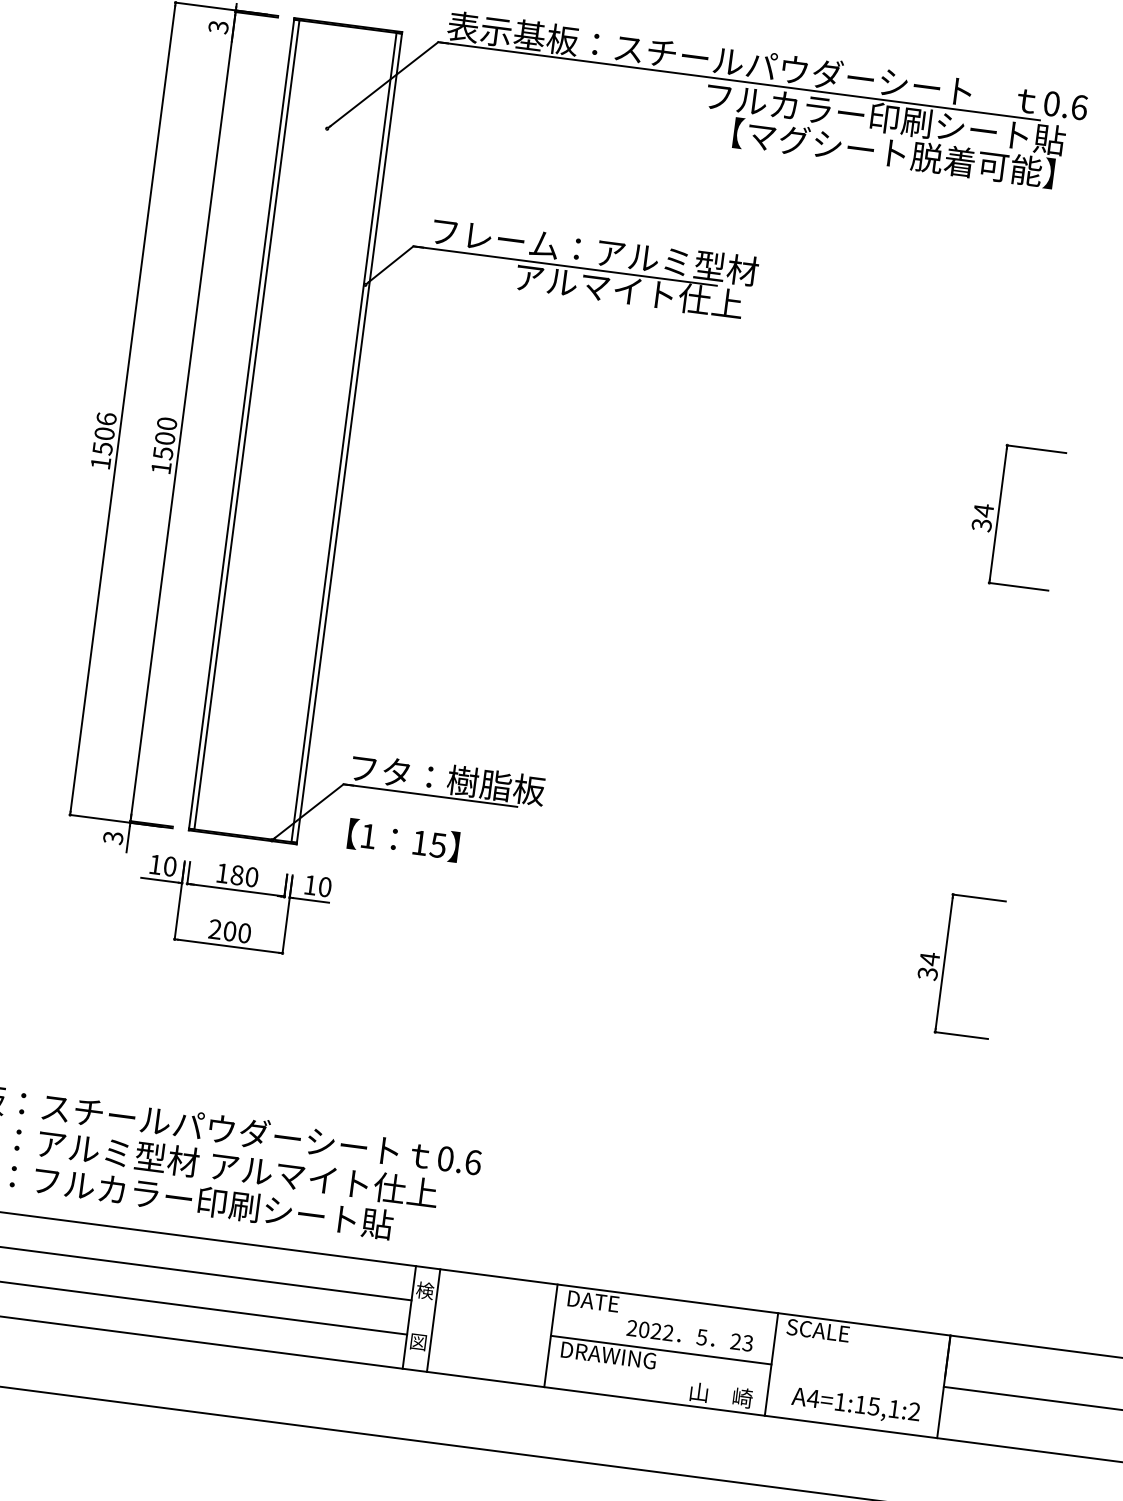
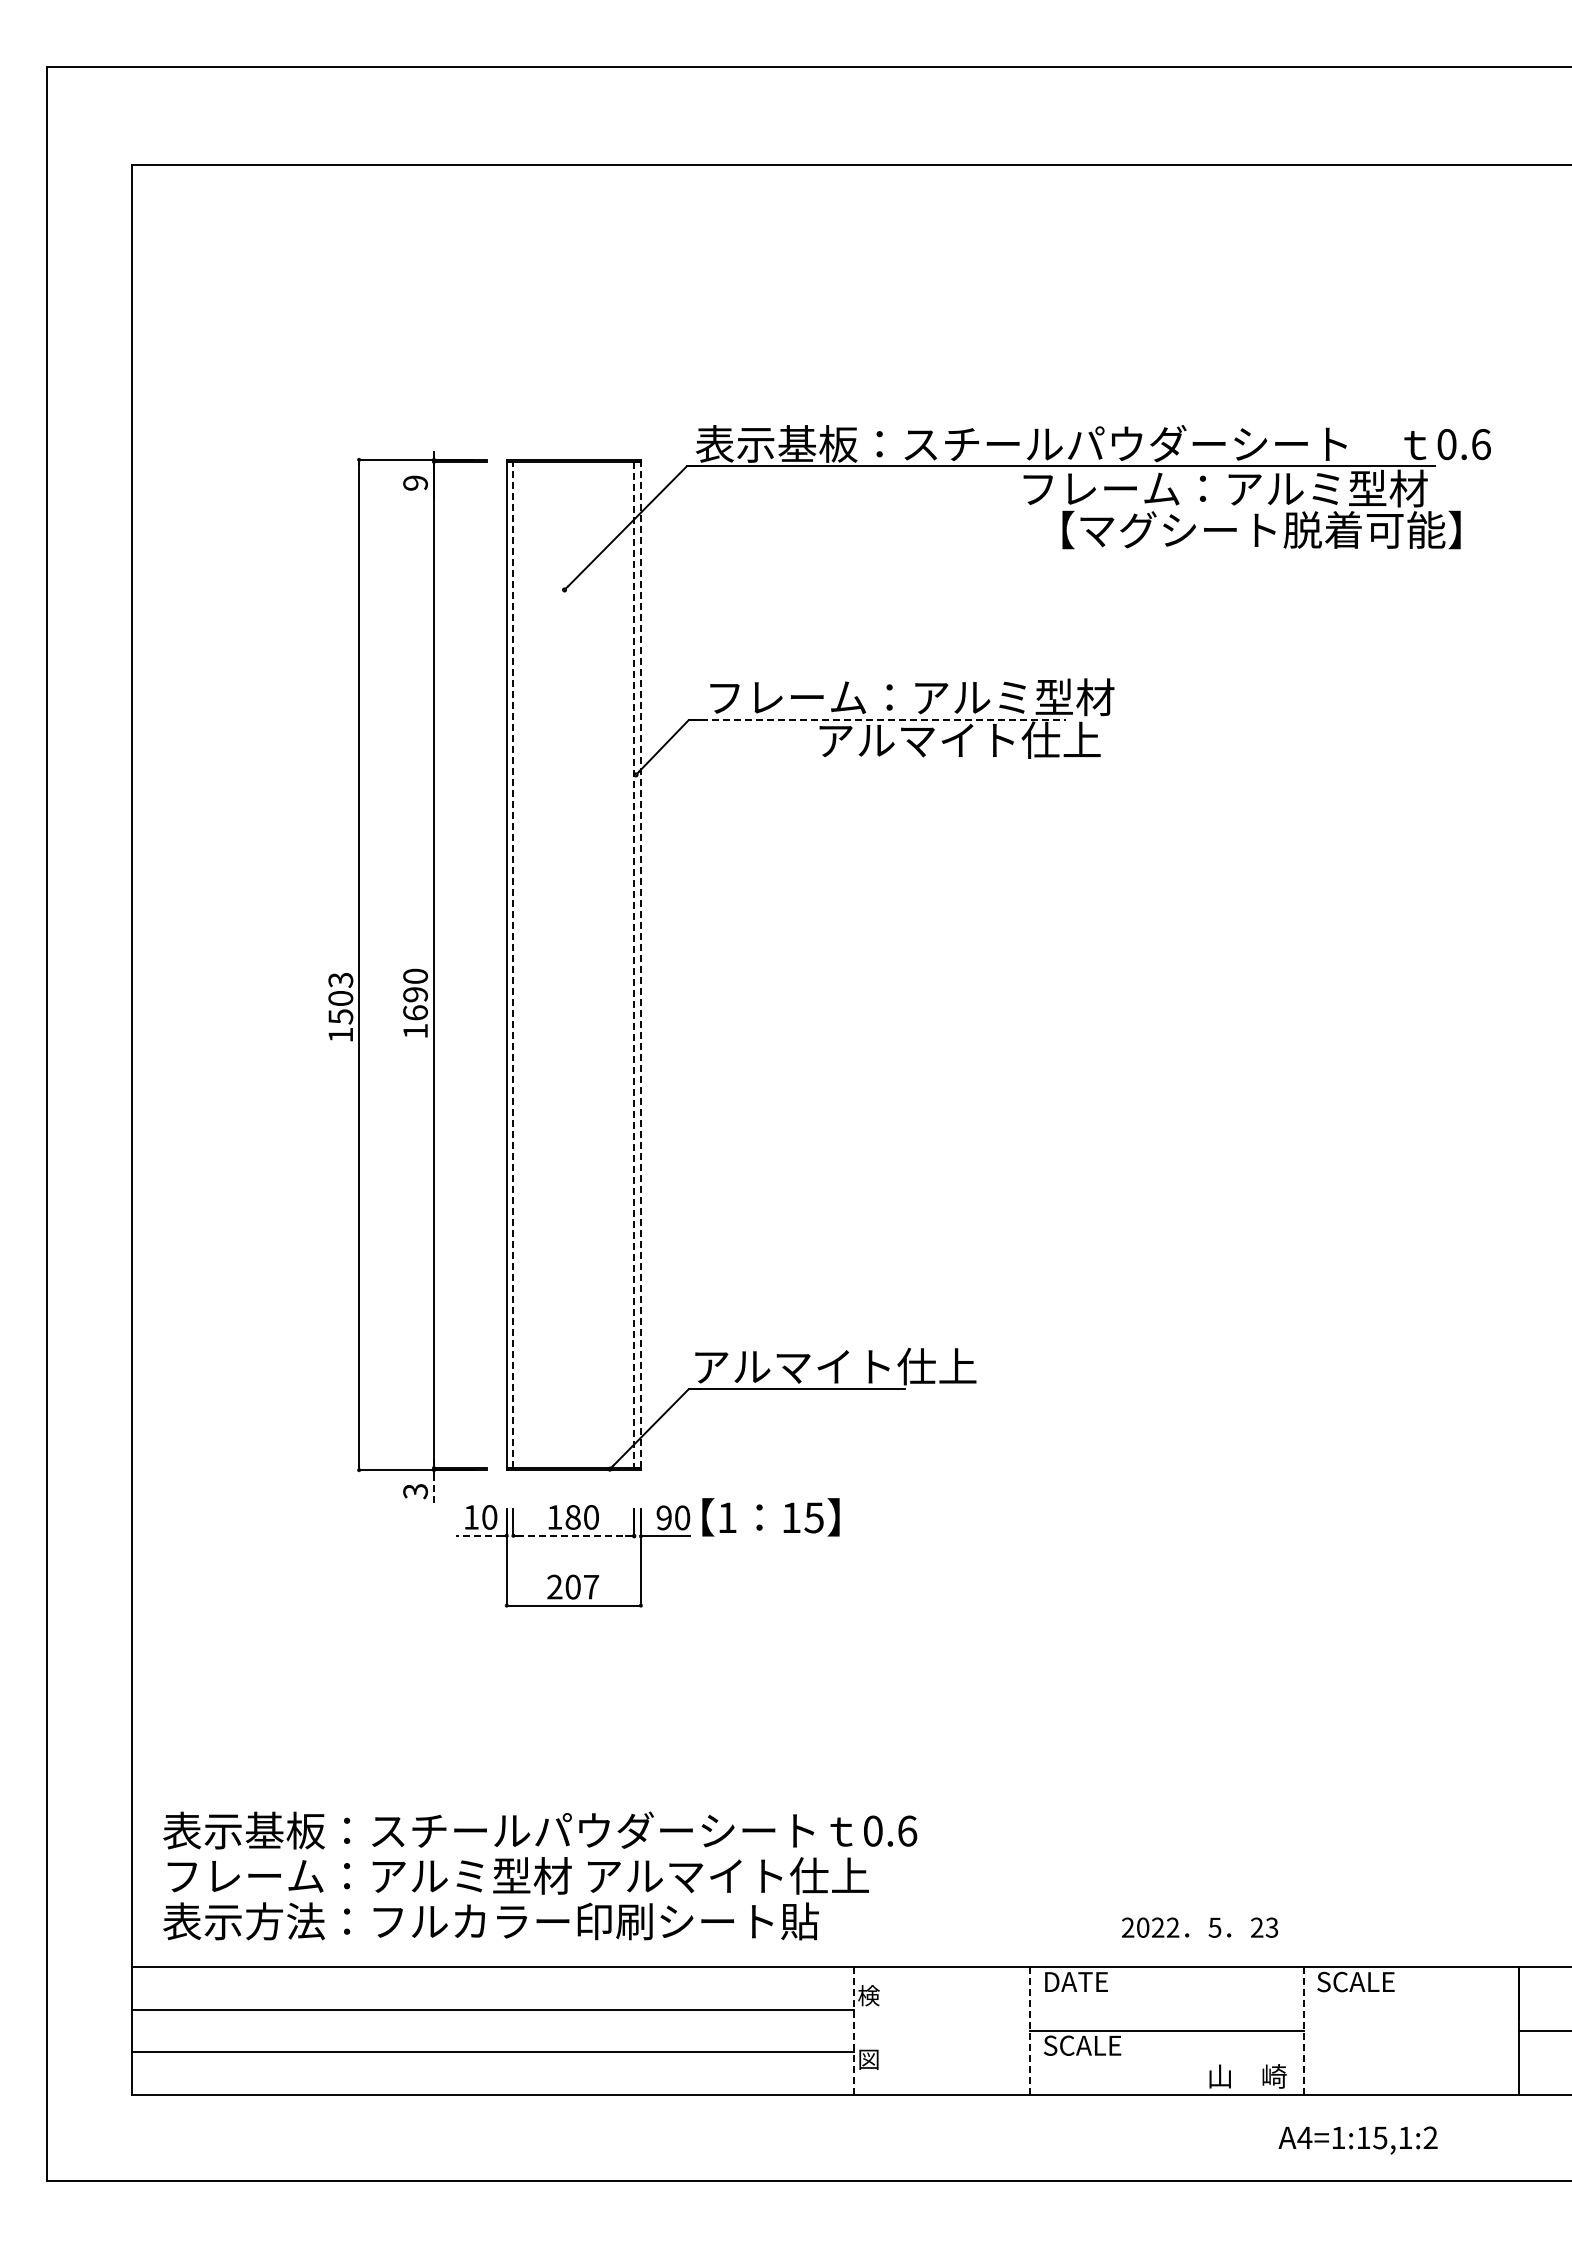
text: (218, 26) -> (415, 482), 3 -> 9
text: (901, 120) -> (1265, 488), フルカラー印刷シート貼 -> フレーム：アルミ型材
line: (566, 266) -> (878, 720), solid -> dashed
text: (106, 418) -> (340, 979), 1506 -> 1503
line: (247, 424) -> (513, 964), solid -> dashed
line: (344, 437) -> (634, 965), solid -> dashed
line: (349, 437) -> (640, 964), solid -> dashed
text: (164, 445) -> (415, 1003), 1500 -> 1690
part: (999, 514) -> (1447, 954), removed
text: (463, 781) -> (835, 1366), フタ：樹脂板 -> アルマイト仕上
line: (128, 840) -> (434, 1491), solid -> dashed
text: (403, 840) -> (770, 1517), moved
line: (159, 879) -> (478, 1535), solid -> dashed
text: (309, 884) -> (663, 1517), 10 -> 90
line: (236, 890) -> (574, 1535), solid -> dashed
text: (244, 932) -> (591, 1586), 200 -> 207
part: (944, 963) -> (1452, 1512), removed
line: (409, 1317) -> (853, 2030), solid -> dashed
line: (434, 1320) -> (884, 2030), removed
line: (550, 1335) -> (1029, 2030), solid -> dashed
text: (690, 1335) -> (1200, 1927), moved
text: (608, 1355) -> (1103, 2045), DRAWING -> SCALE
line: (771, 1364) -> (1304, 2030), solid -> dashed
text: (855, 1406) -> (1357, 2140), moved

